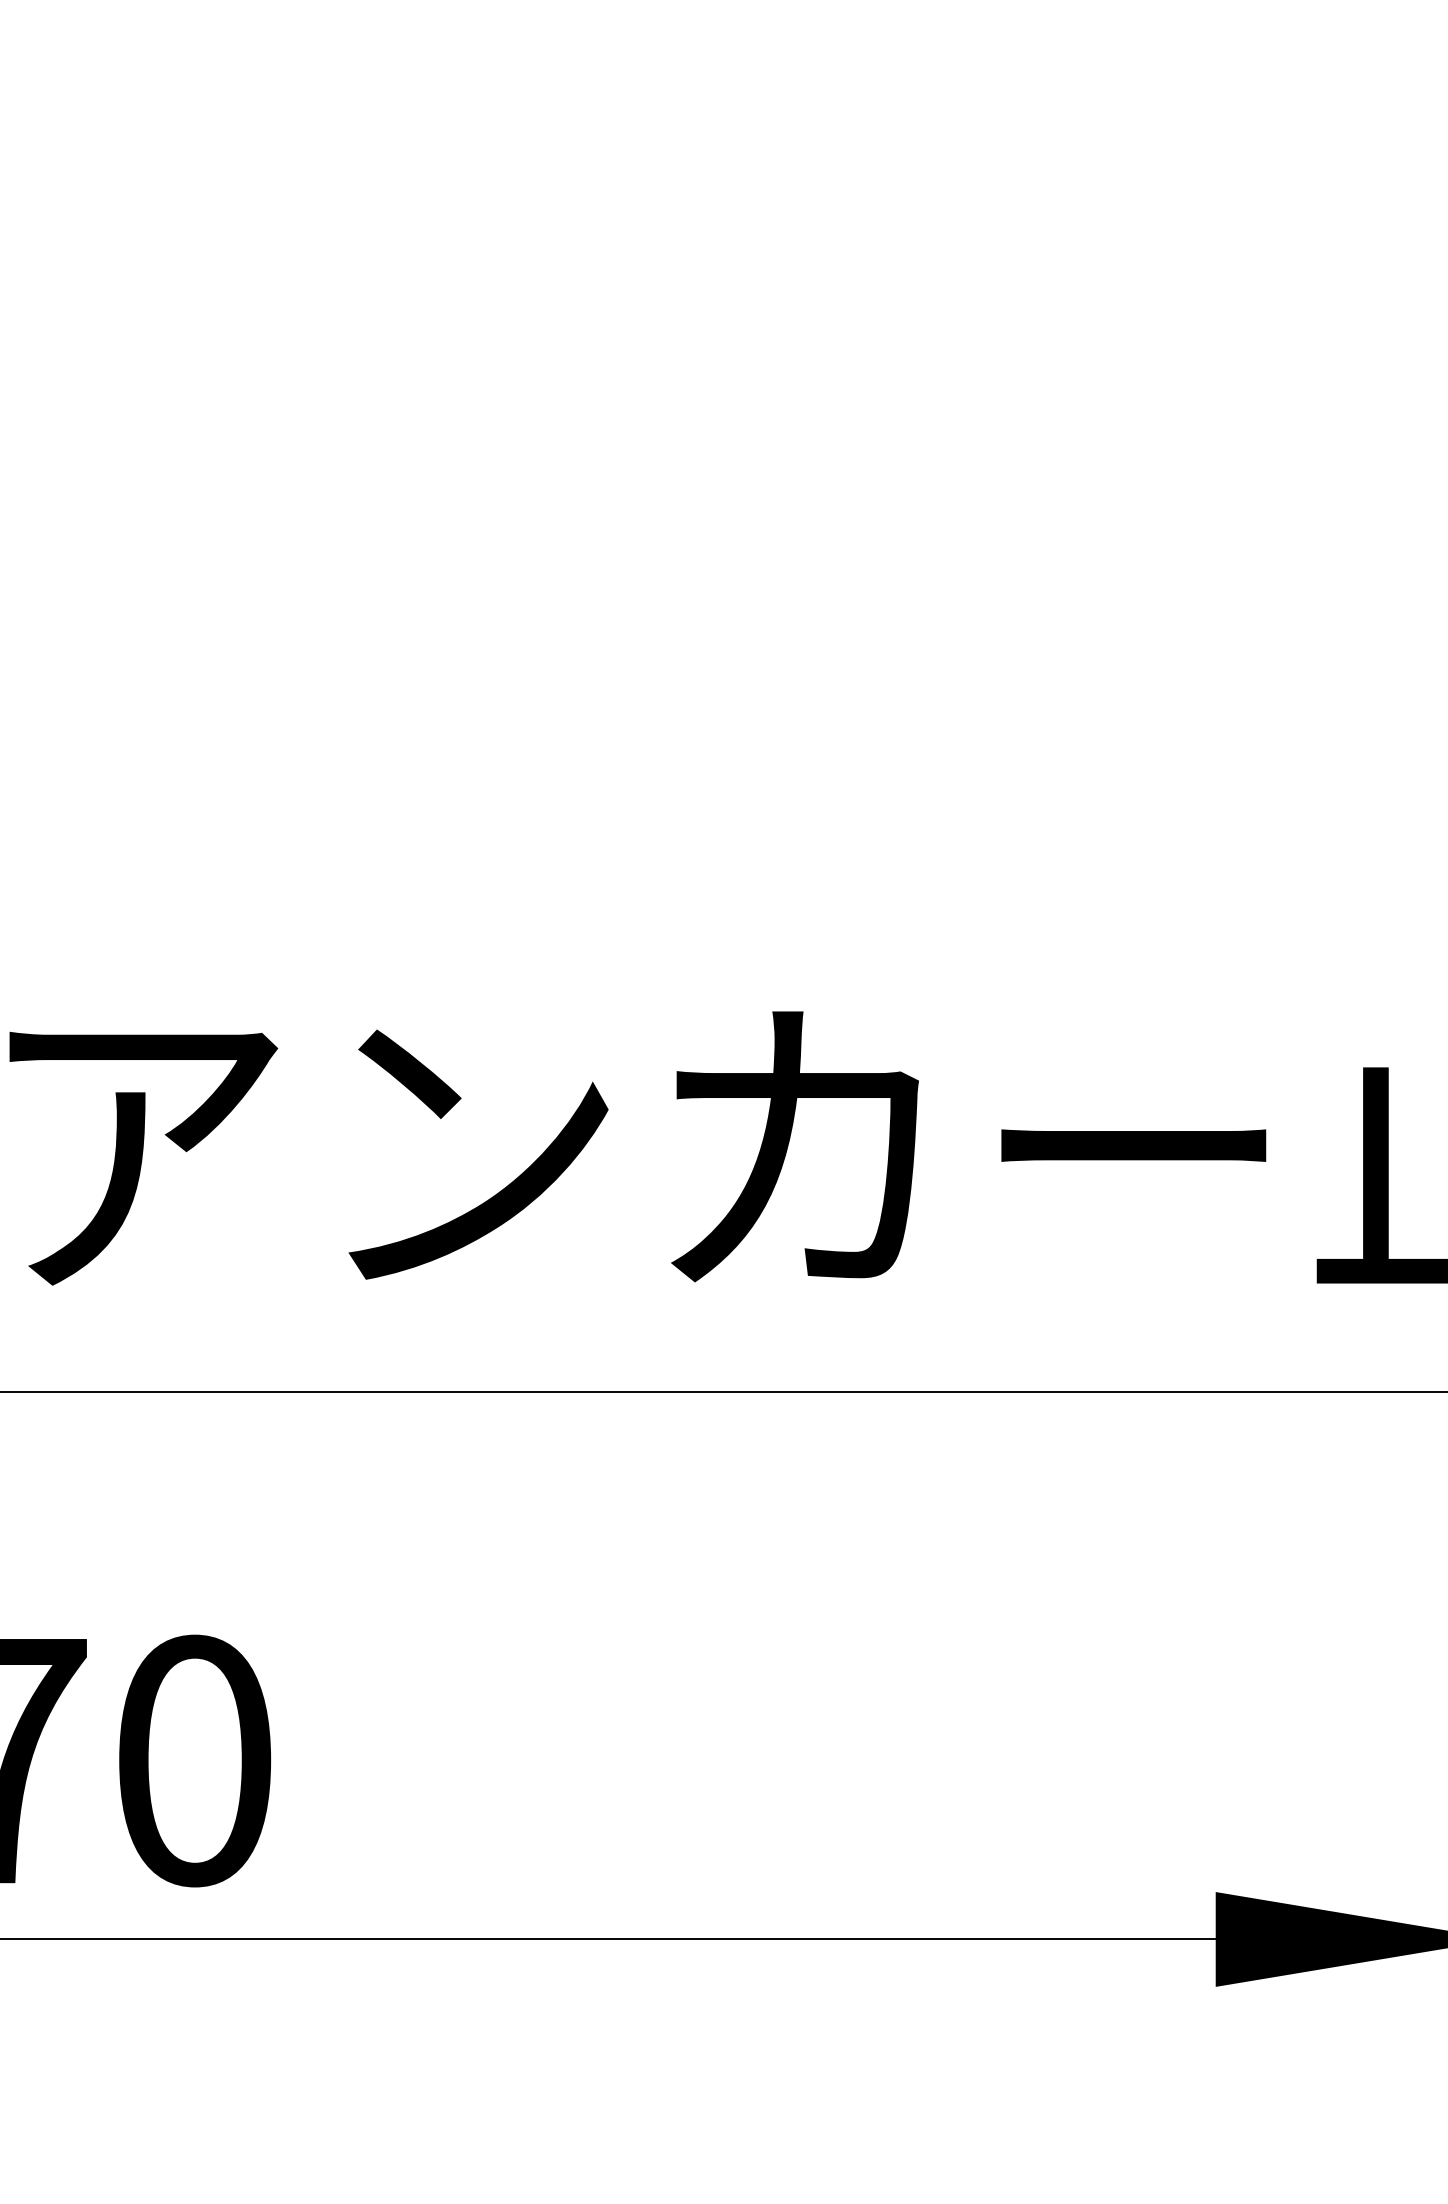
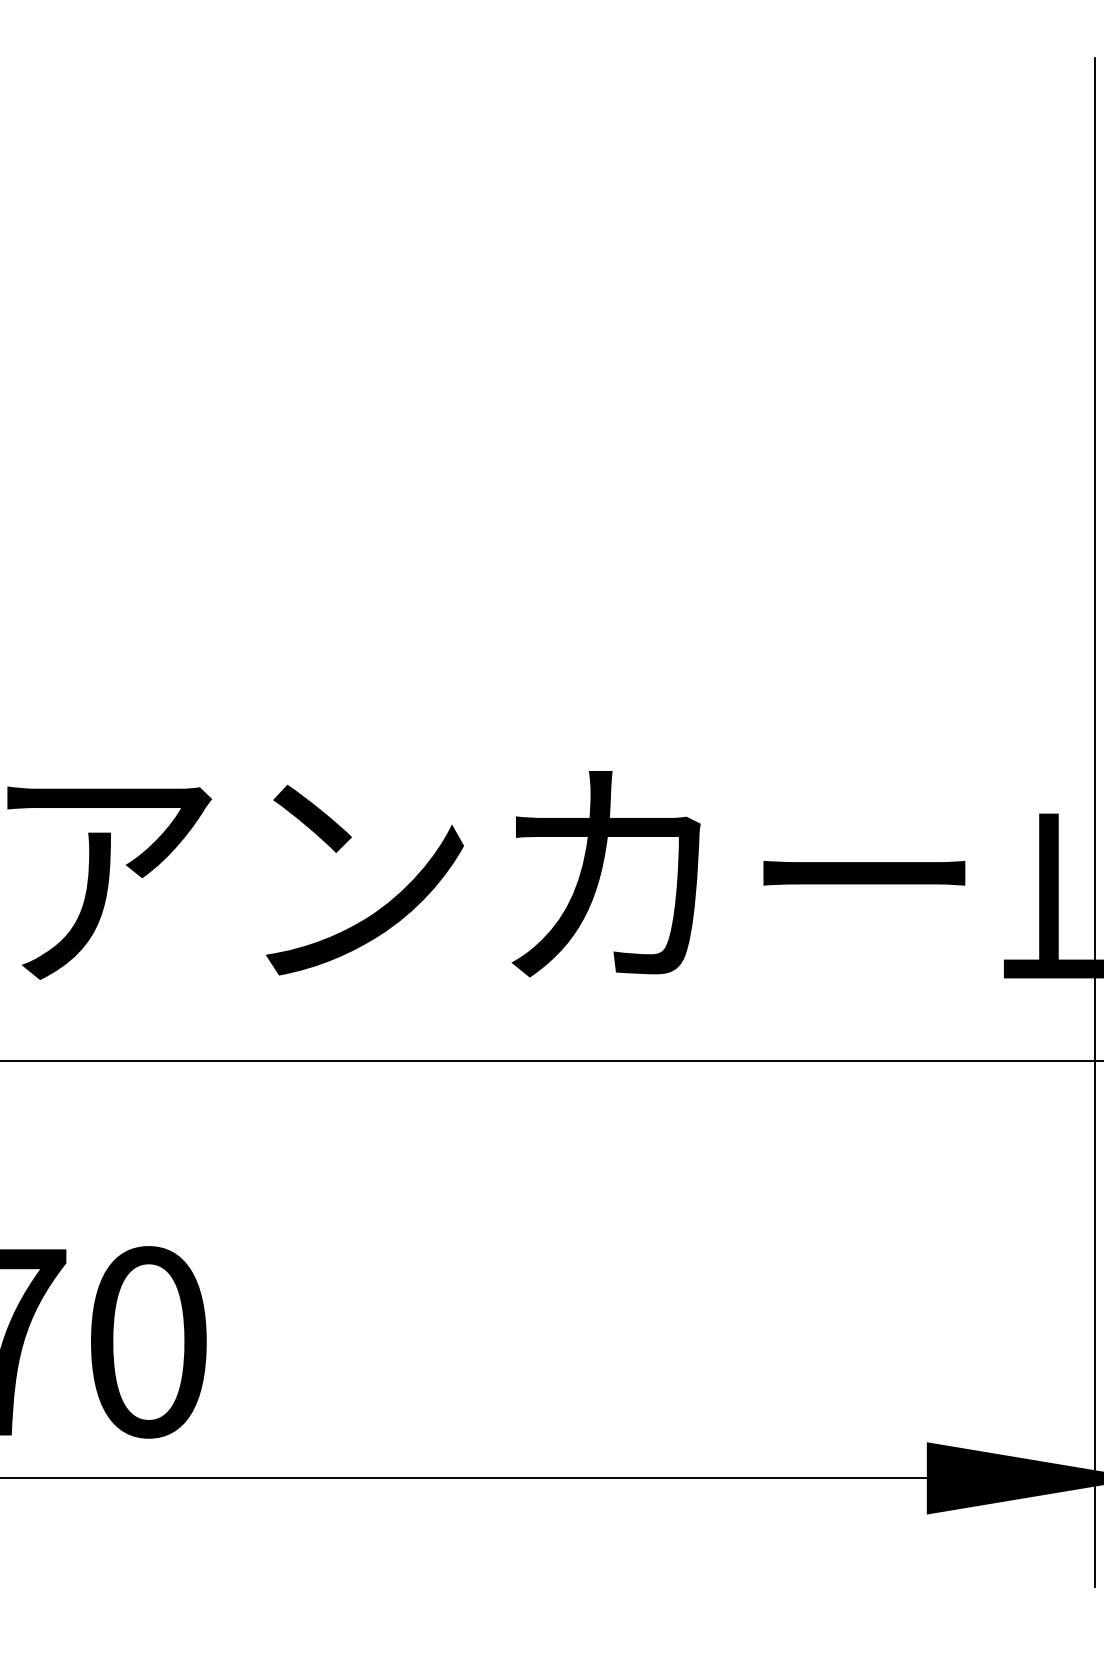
line: (1436, 1079) -> (1095, 822), added

